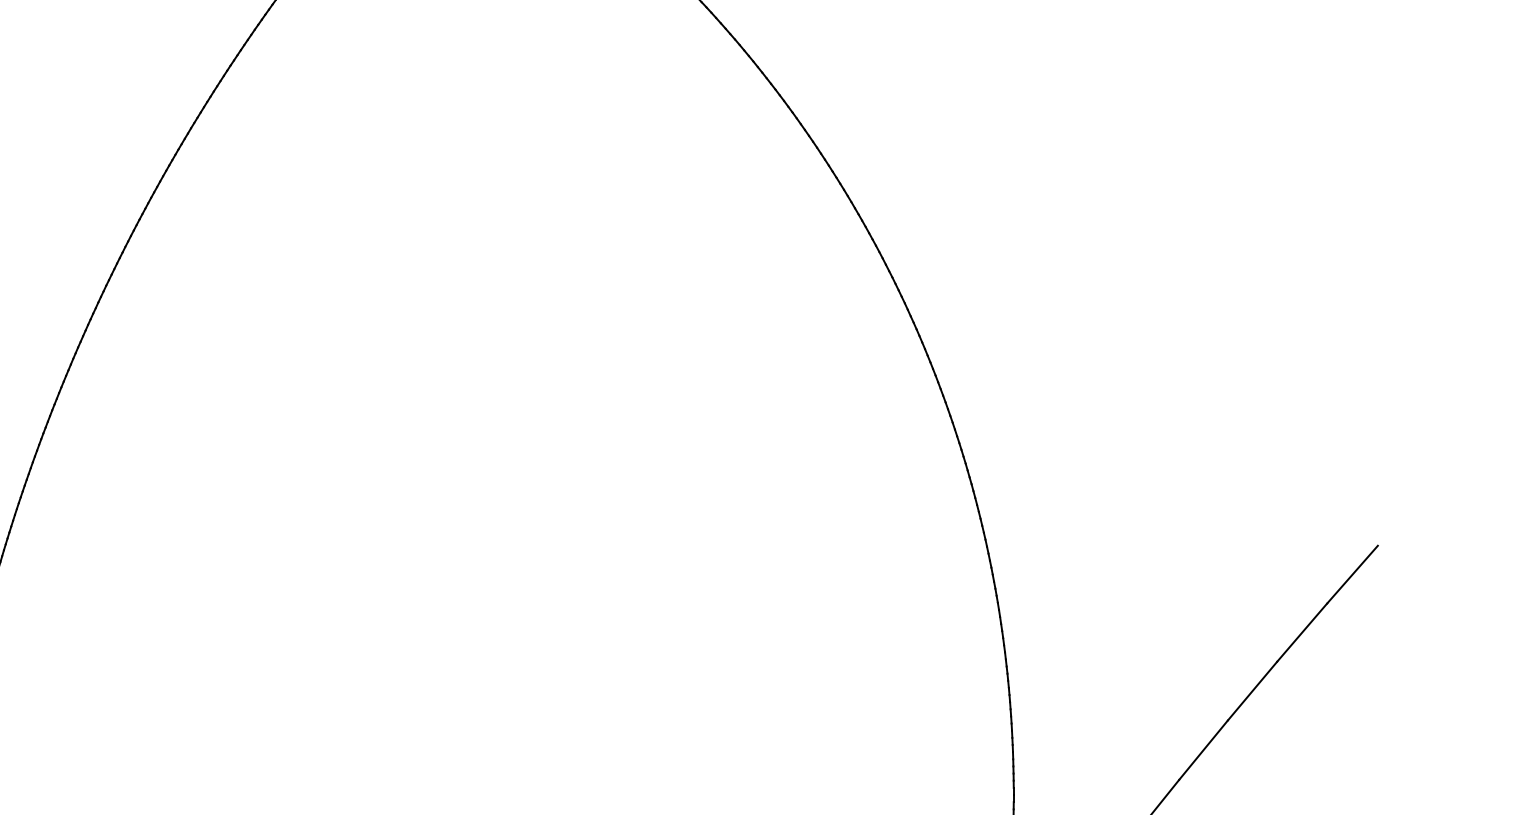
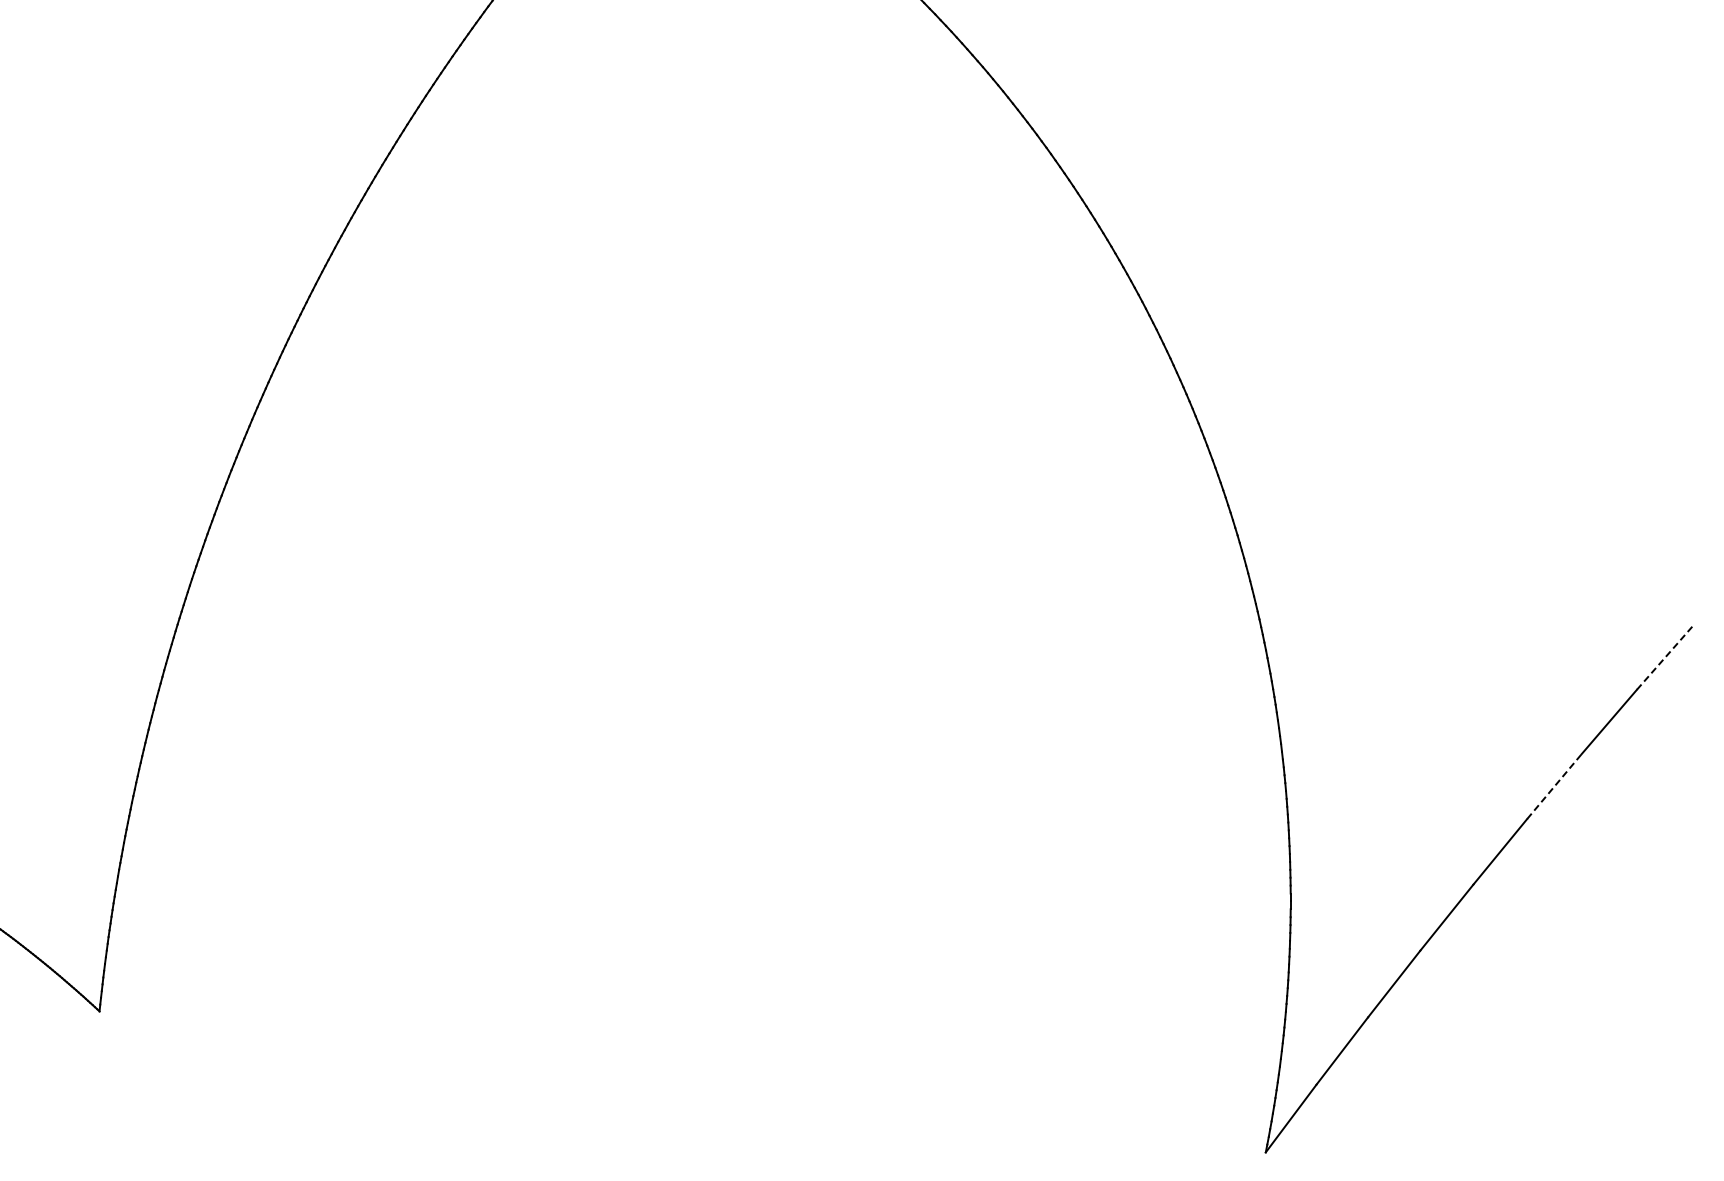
line: (1353, 574) -> (1665, 657), solid -> dashed
line: (1252, 690) -> (1554, 786), solid -> dashed

